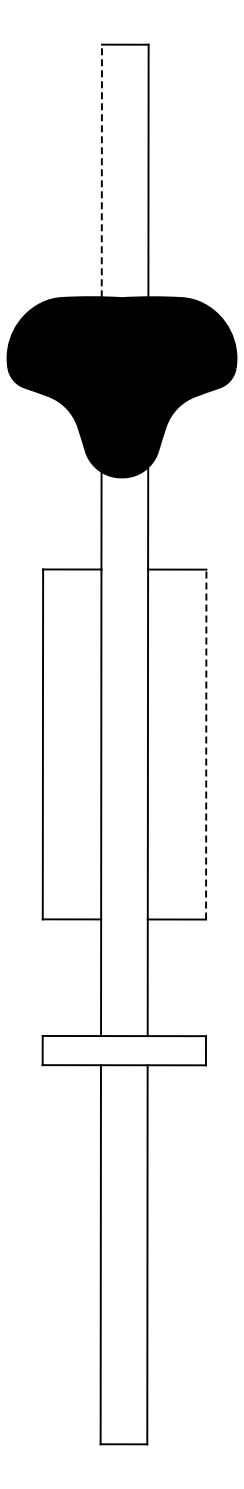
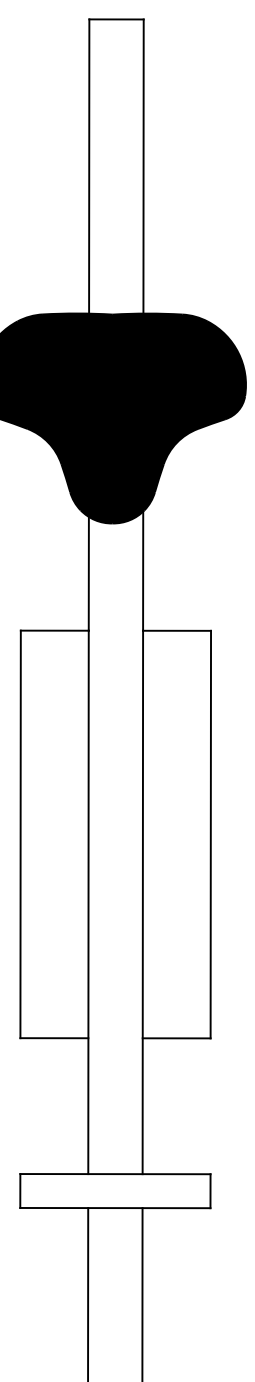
line: (101, 170) -> (88, 165), dashed -> solid
line: (206, 744) -> (211, 834), dashed -> solid

